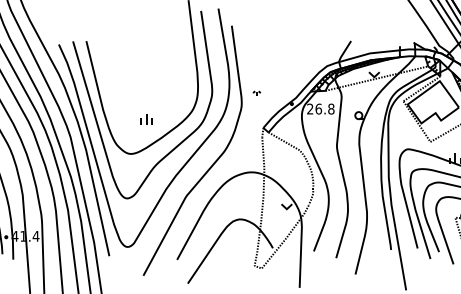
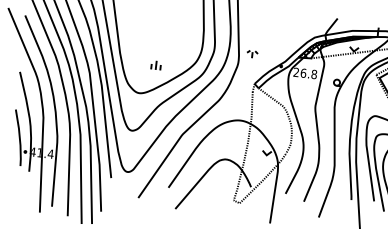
part: (256, 93) -> (252, 53), size x1.67

